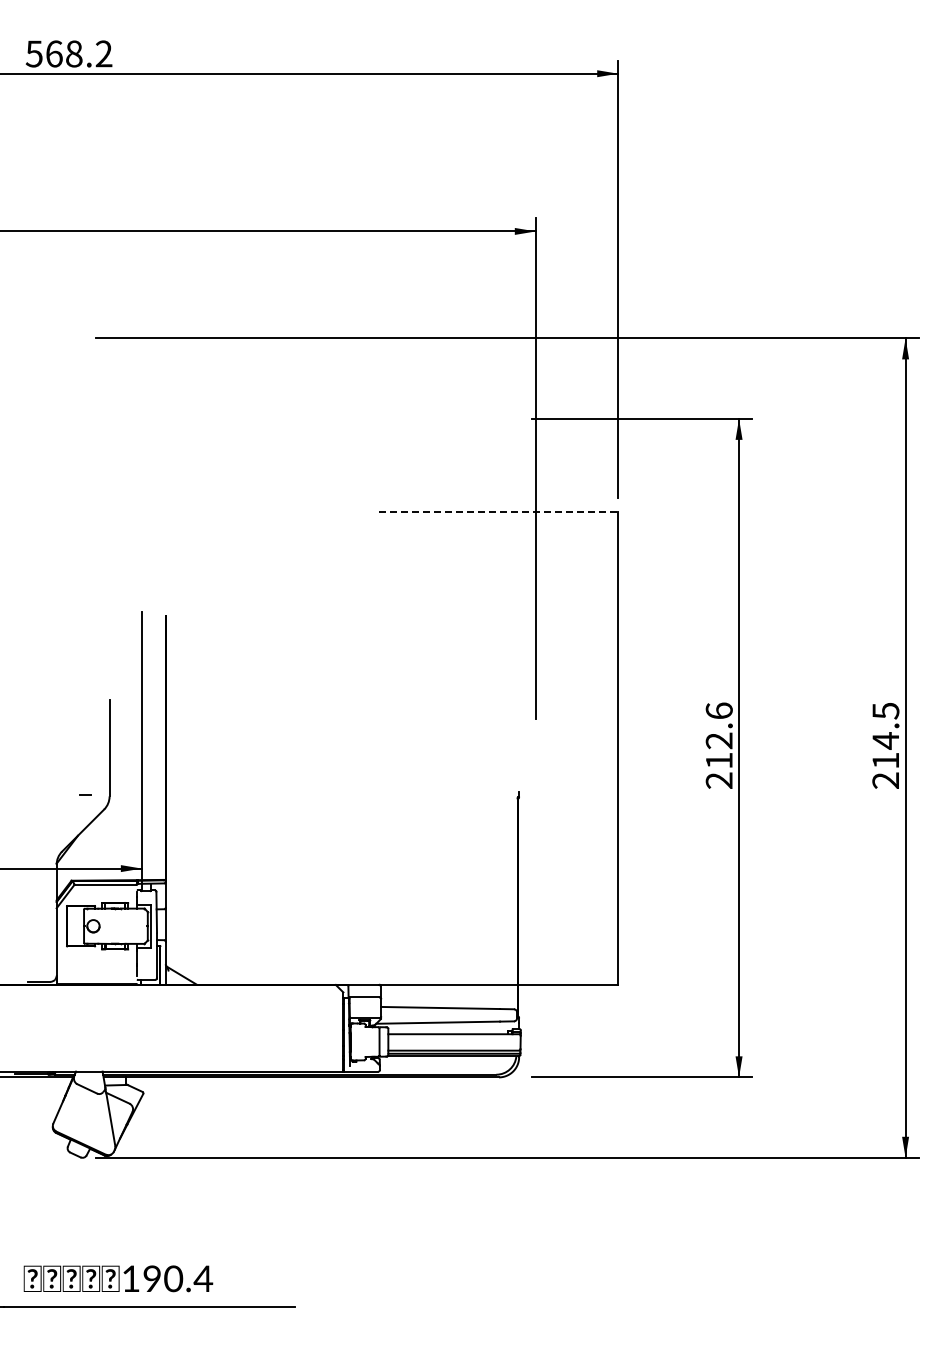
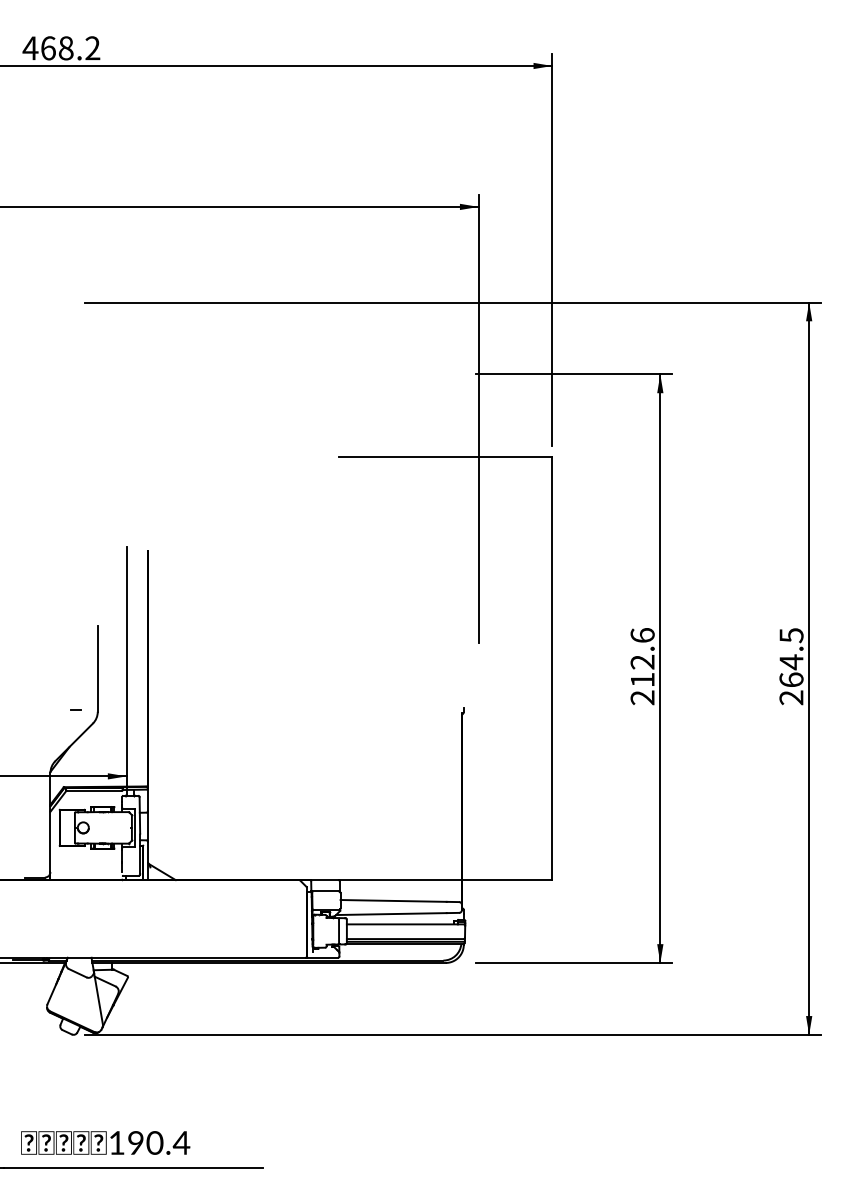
text: (34, 53) -> (30, 47), 568.2 -> 468.2
line: (498, 511) -> (445, 457), dashed -> solid
text: (885, 760) -> (791, 679), 214.5 -> 264.5

